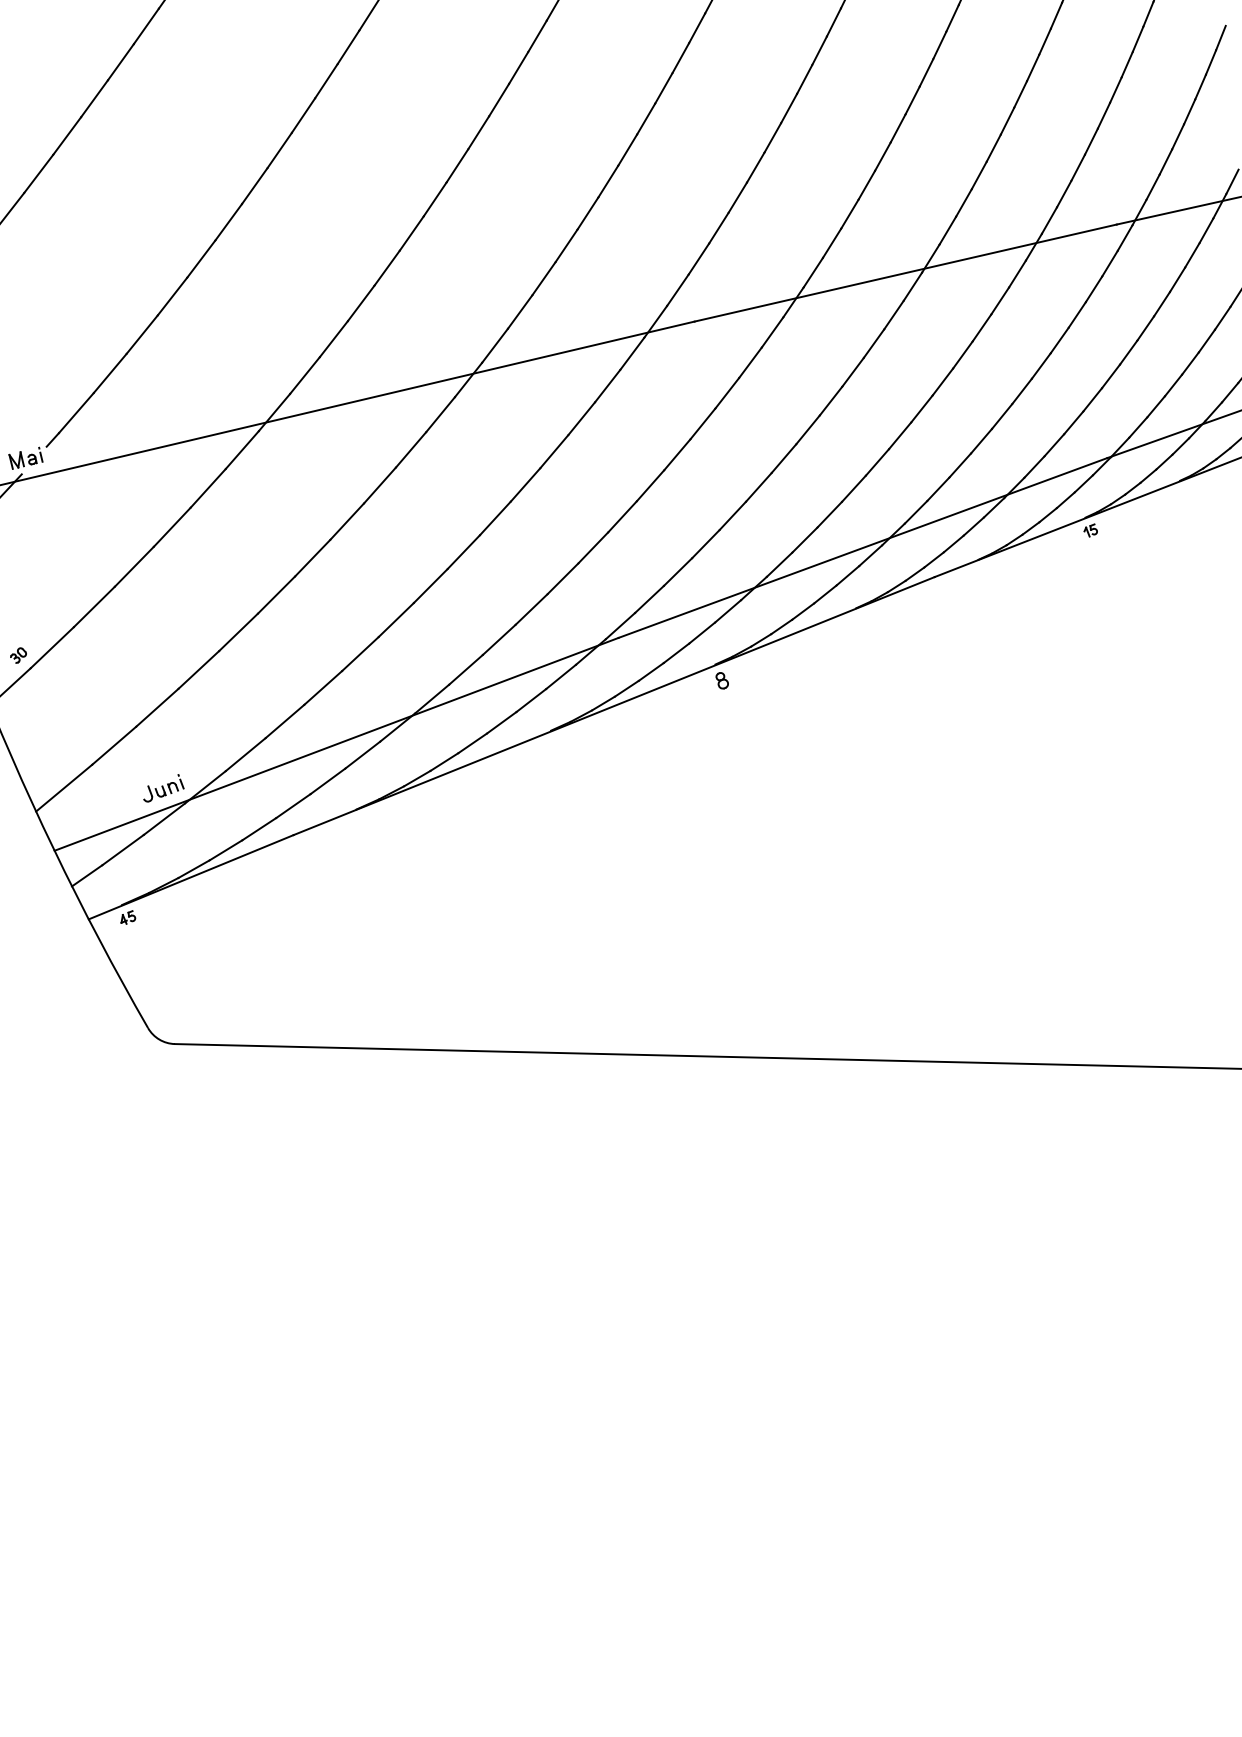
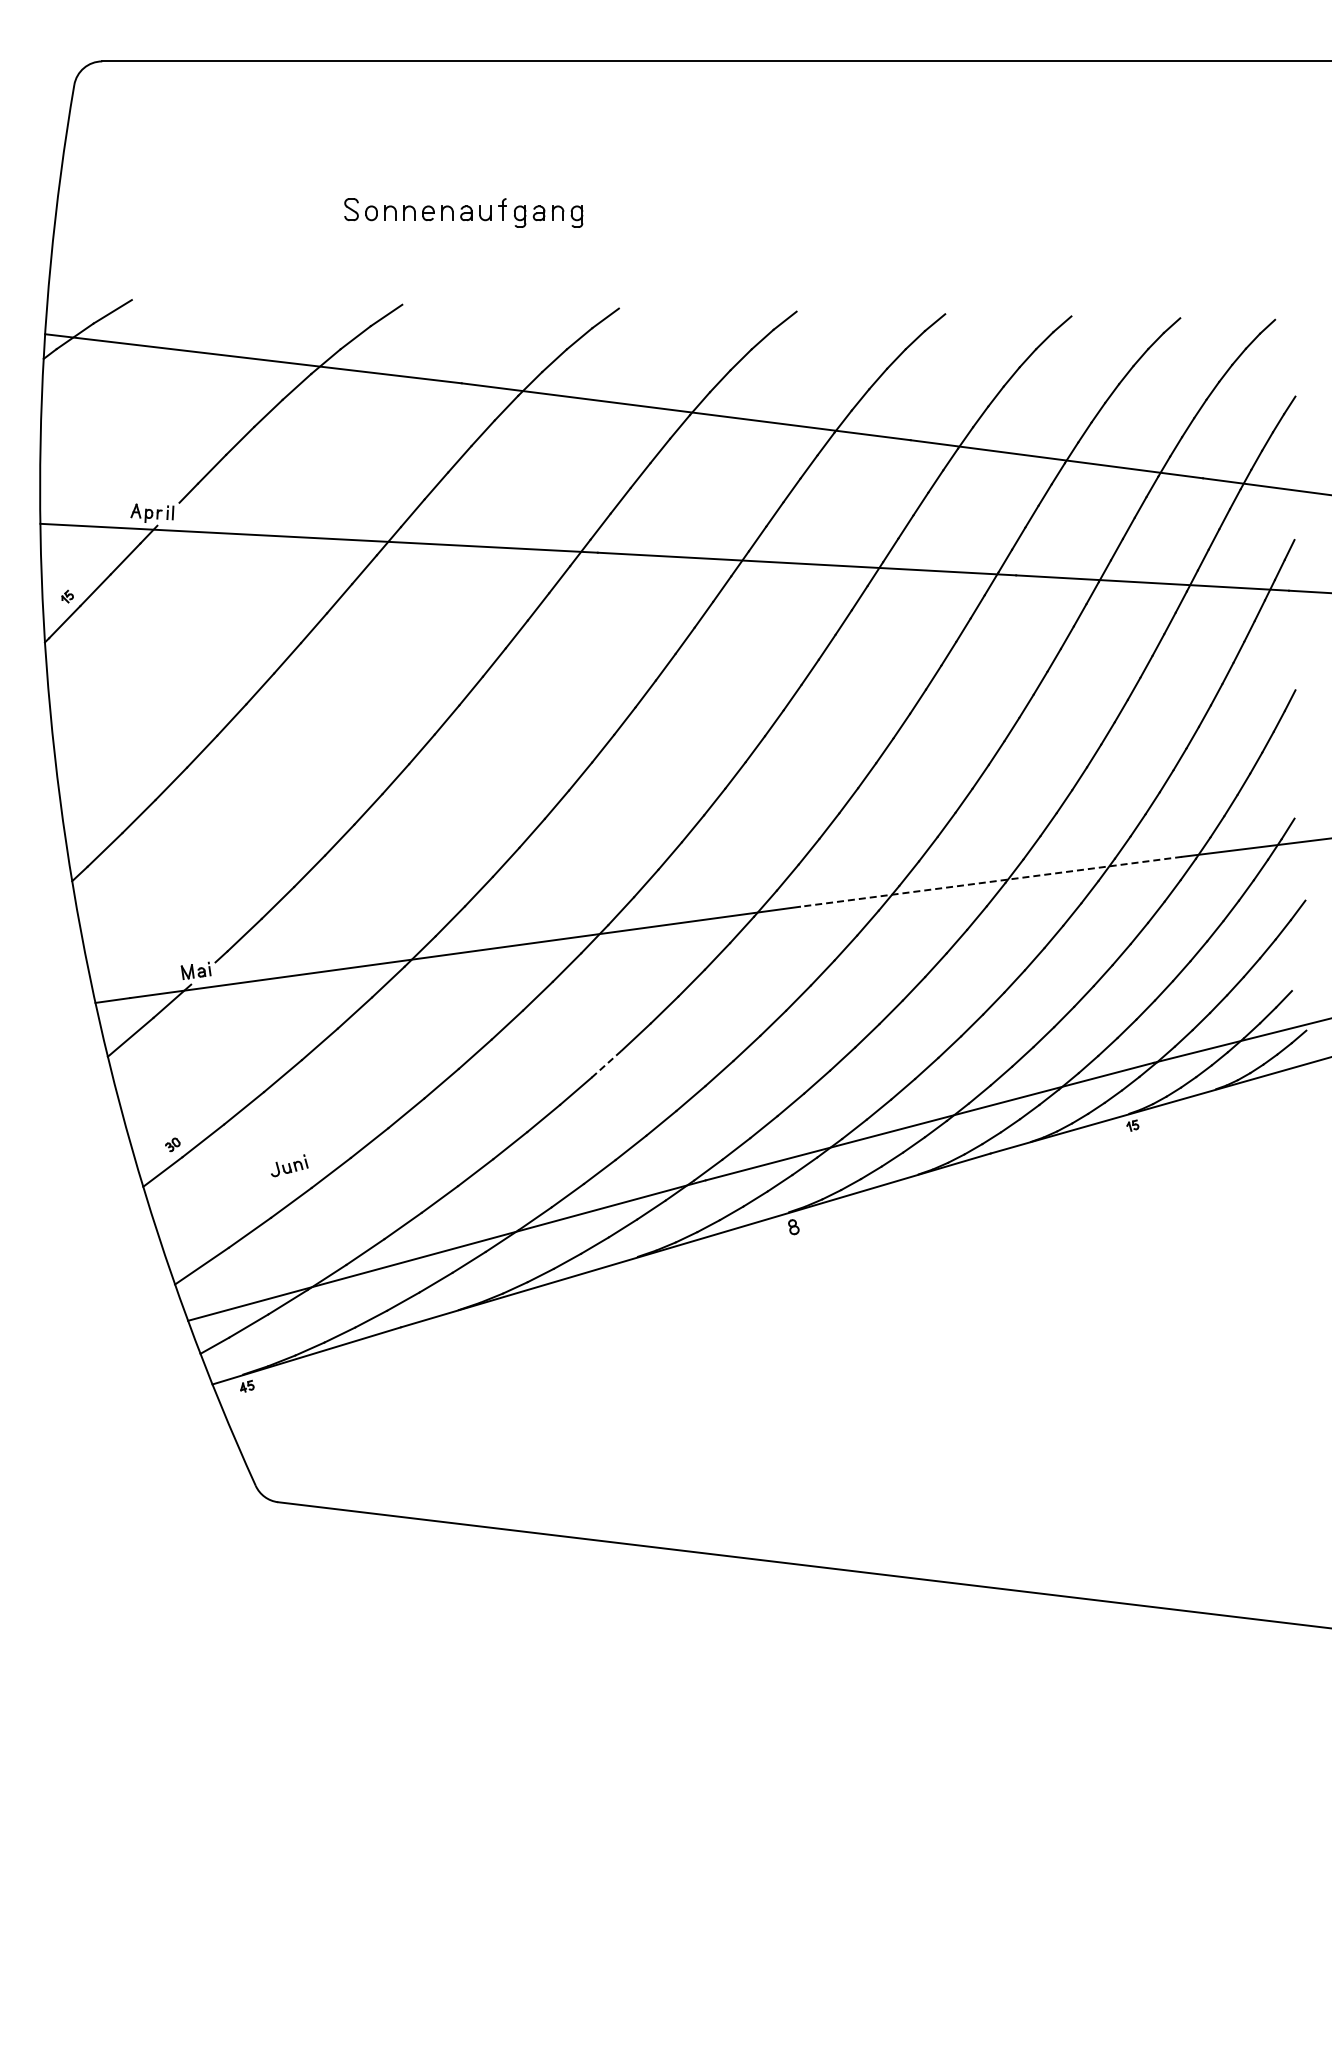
line: (906, 272) -> (991, 881), solid -> dashed
line: (496, 517) -> (607, 1063), solid -> dashed
part: (163, 788) -> (289, 1165), moved

